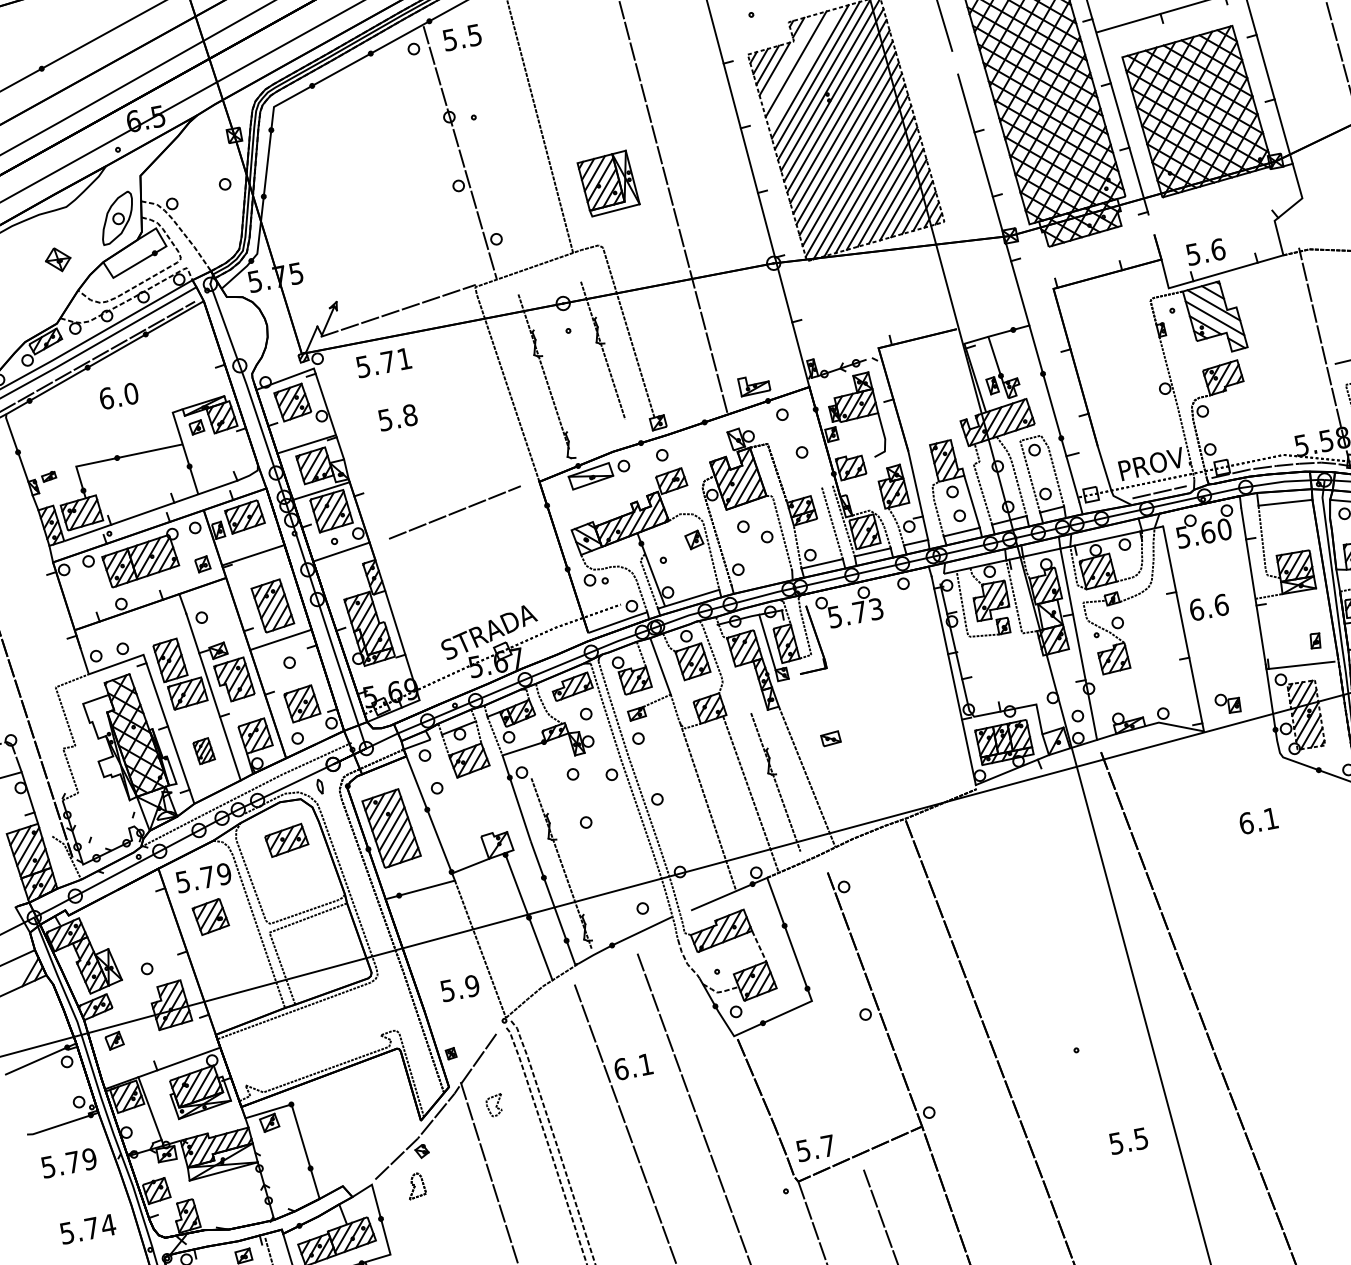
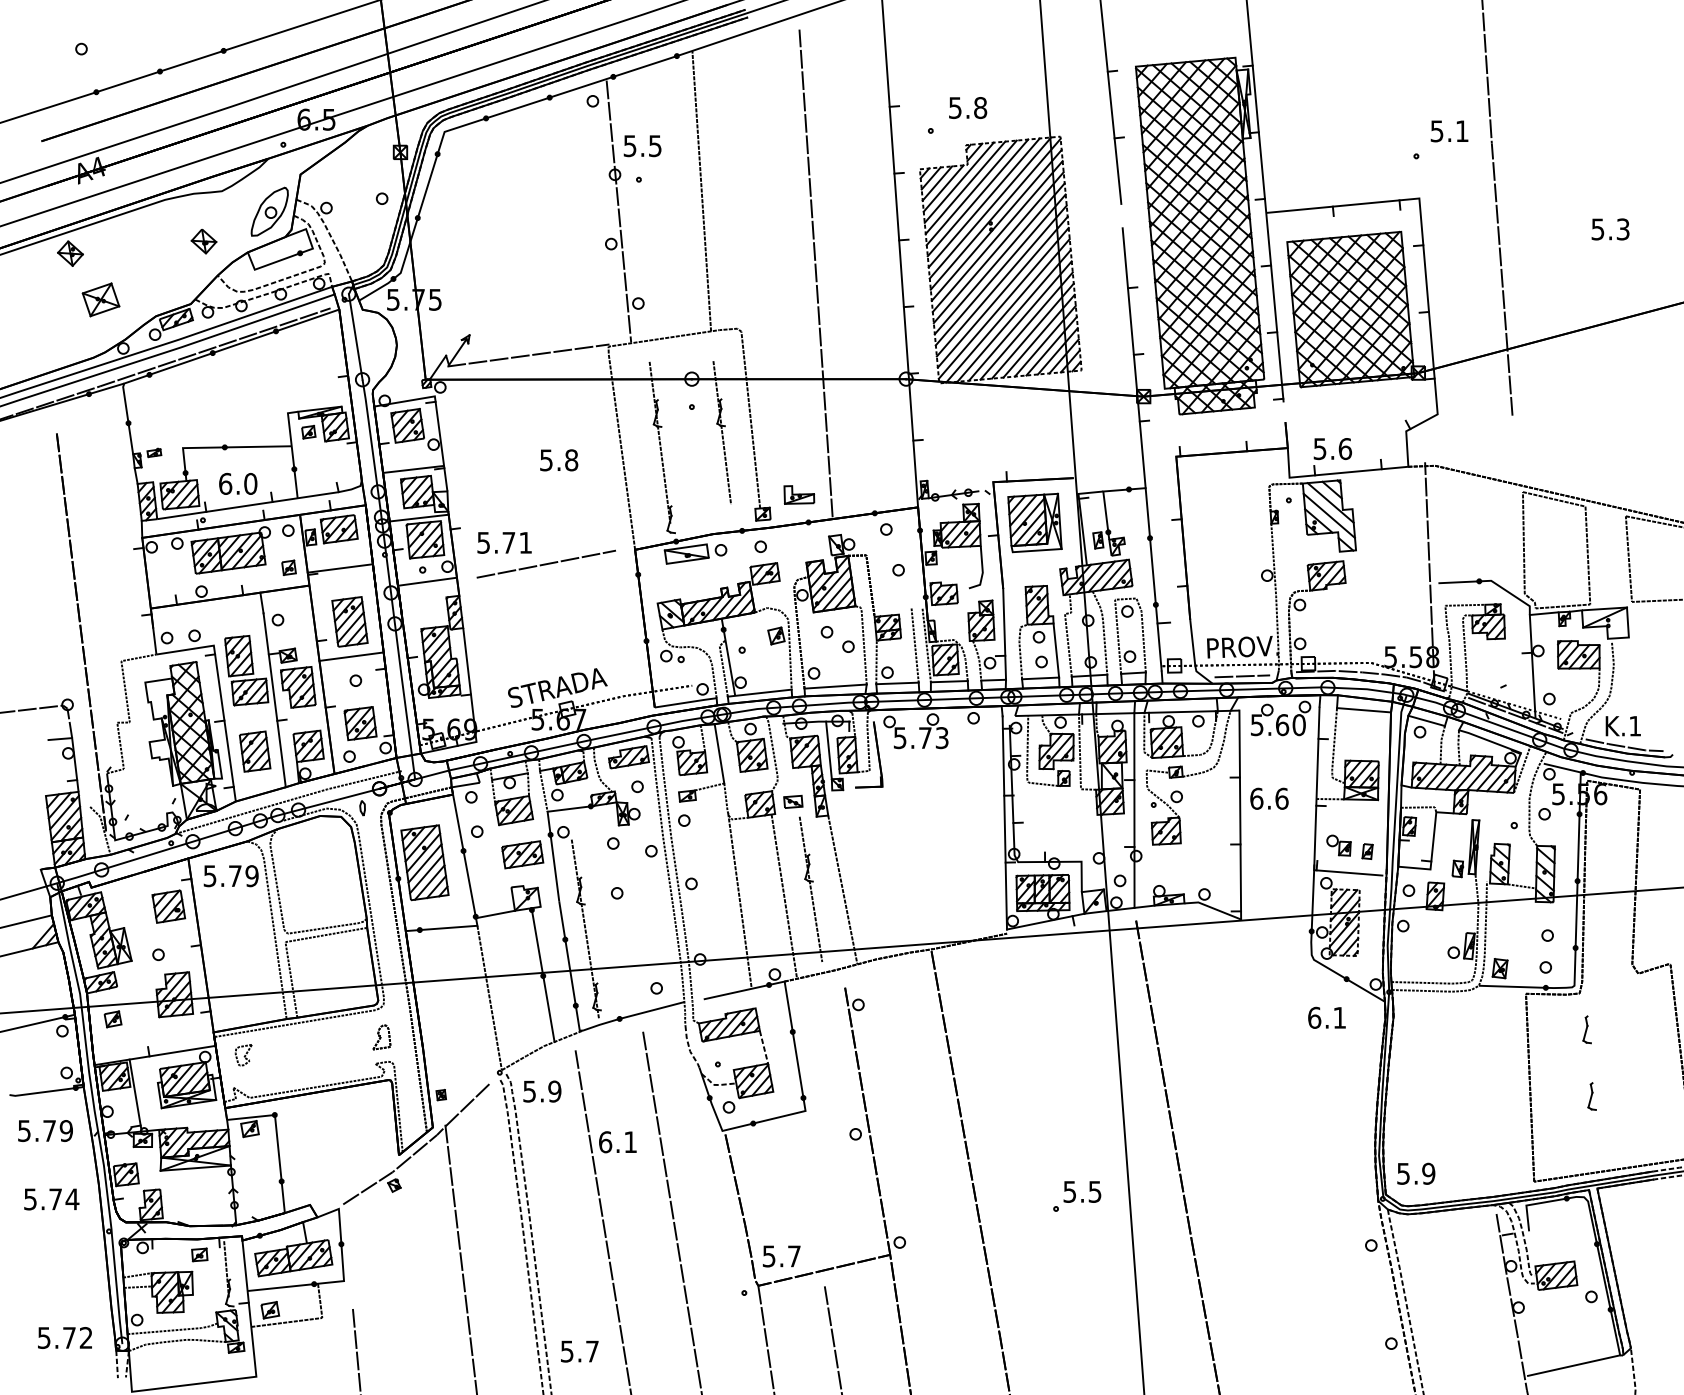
text: (462, 38) -> (642, 146), moved
line: (788, 60) -> (958, 182), added
line: (802, 67) -> (971, 192), added
part: (608, 183) -> (1034, 522), moved
text: (383, 362) -> (504, 542), moved
part: (754, 384) -> (799, 494), moved
text: (119, 395) -> (238, 483), moved
text: (398, 417) -> (559, 460), moved
line: (761, 578) -> (835, 686), added
part: (1227, 703) -> (1338, 845), moved
part: (831, 738) -> (793, 801), moved
part: (204, 751) -> (255, 751), size x1.67
text: (1258, 820) -> (1326, 1017), moved
part: (286, 840) -> (522, 854), moved
part: (210, 916) -> (168, 906), moved
text: (460, 988) -> (542, 1091), moved
part: (494, 1105) -> (243, 1055), moved
text: (1128, 1140) -> (1082, 1191), moved
part: (415, 1186) -> (381, 1037), moved

